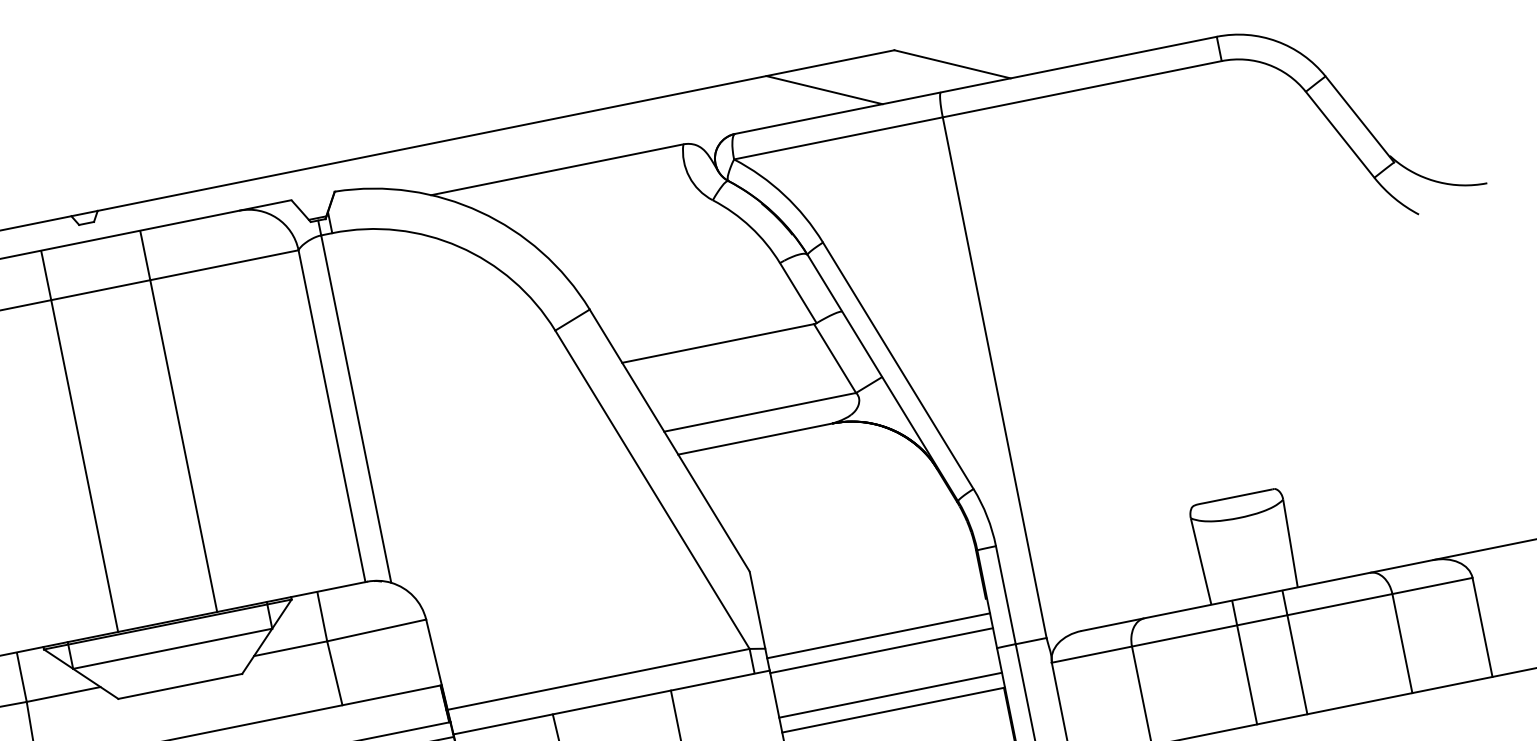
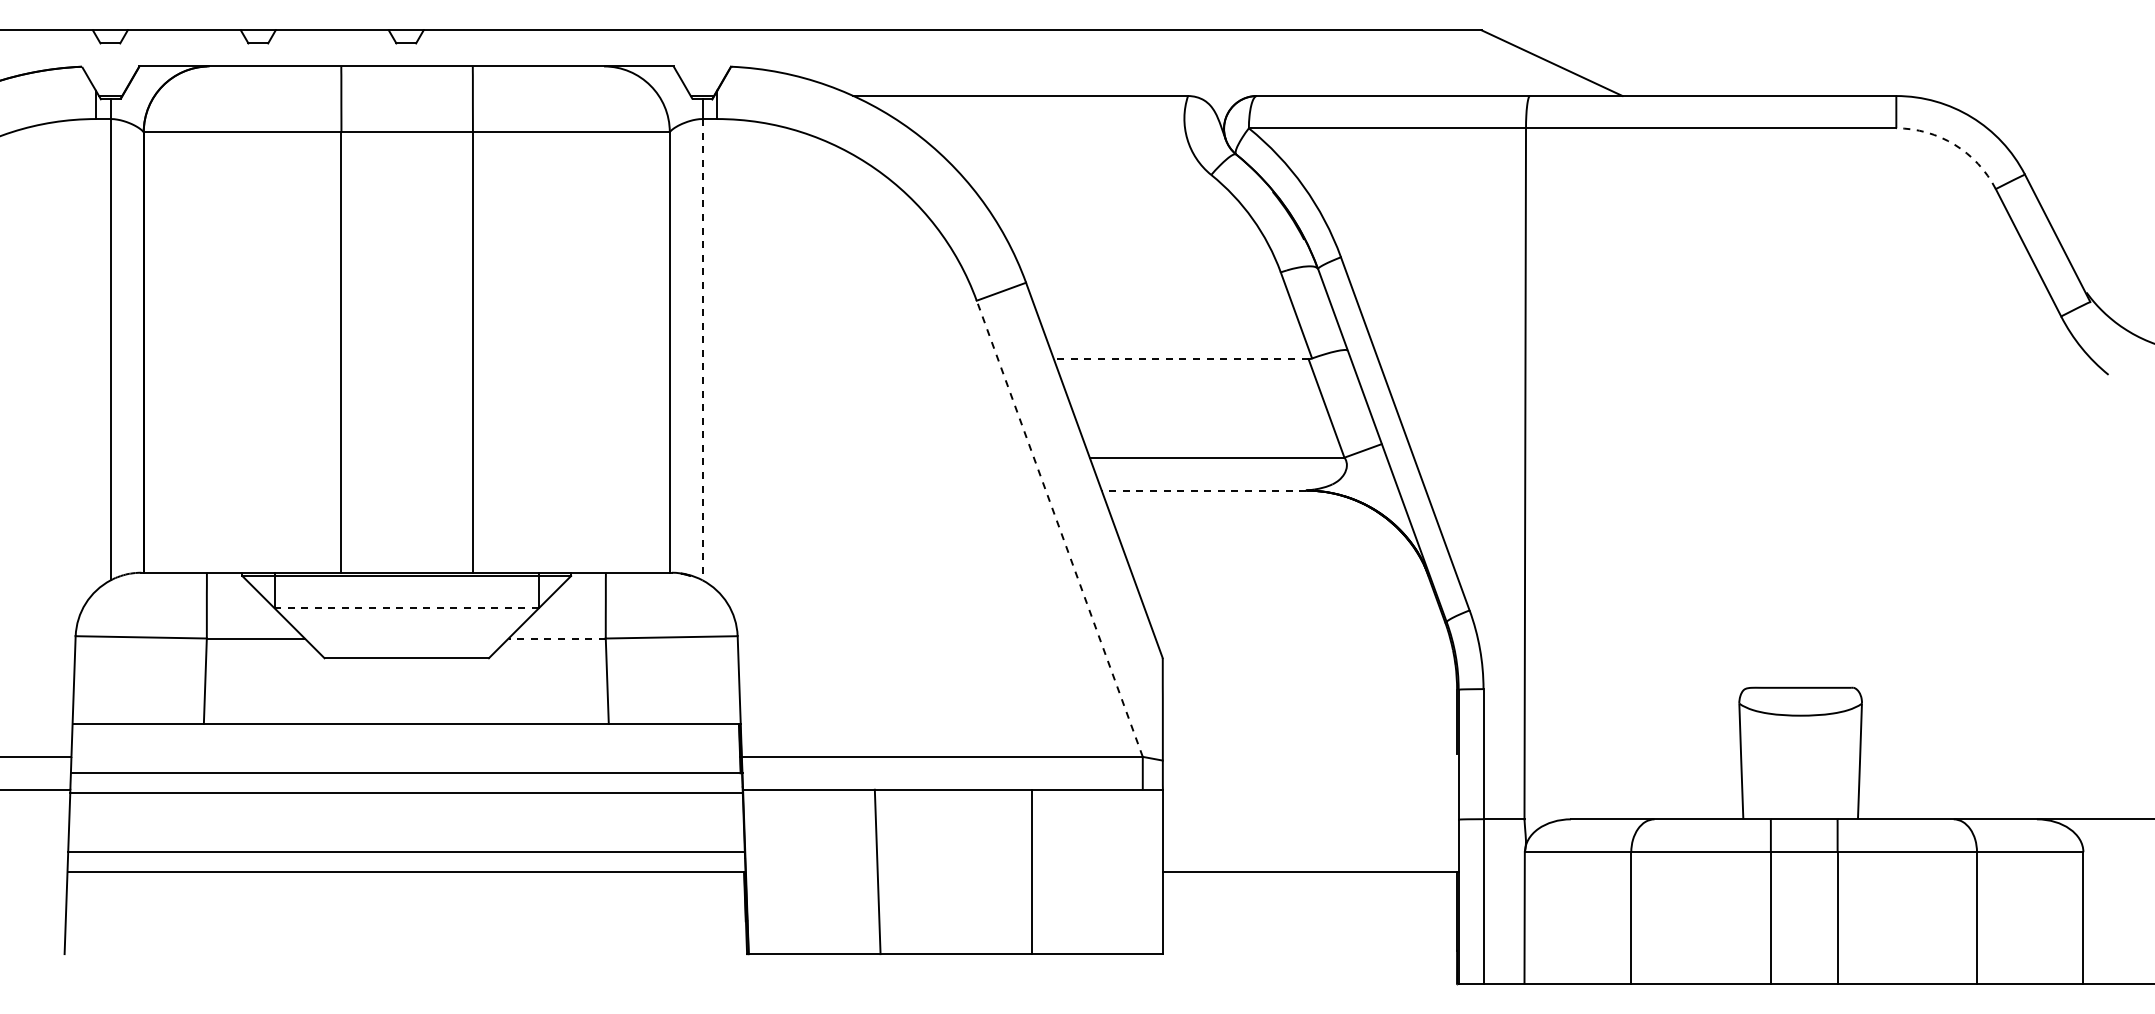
arc: (1267, 64) -> (1954, 144), solid -> dashed
line: (824, 90) -> (1381, 63), removed
line: (717, 343) -> (1180, 359), solid -> dashed
line: (356, 408) -> (702, 349), solid -> dashed
line: (754, 439) -> (1203, 490), solid -> dashed
line: (652, 489) -> (1059, 528), solid -> dashed
line: (878, 635) -> (1310, 773), removed
line: (290, 648) -> (557, 638), solid -> dashed
line: (172, 649) -> (406, 608), solid -> dashed
line: (881, 651) -> (1310, 793), removed
line: (890, 695) -> (1310, 852), removed

